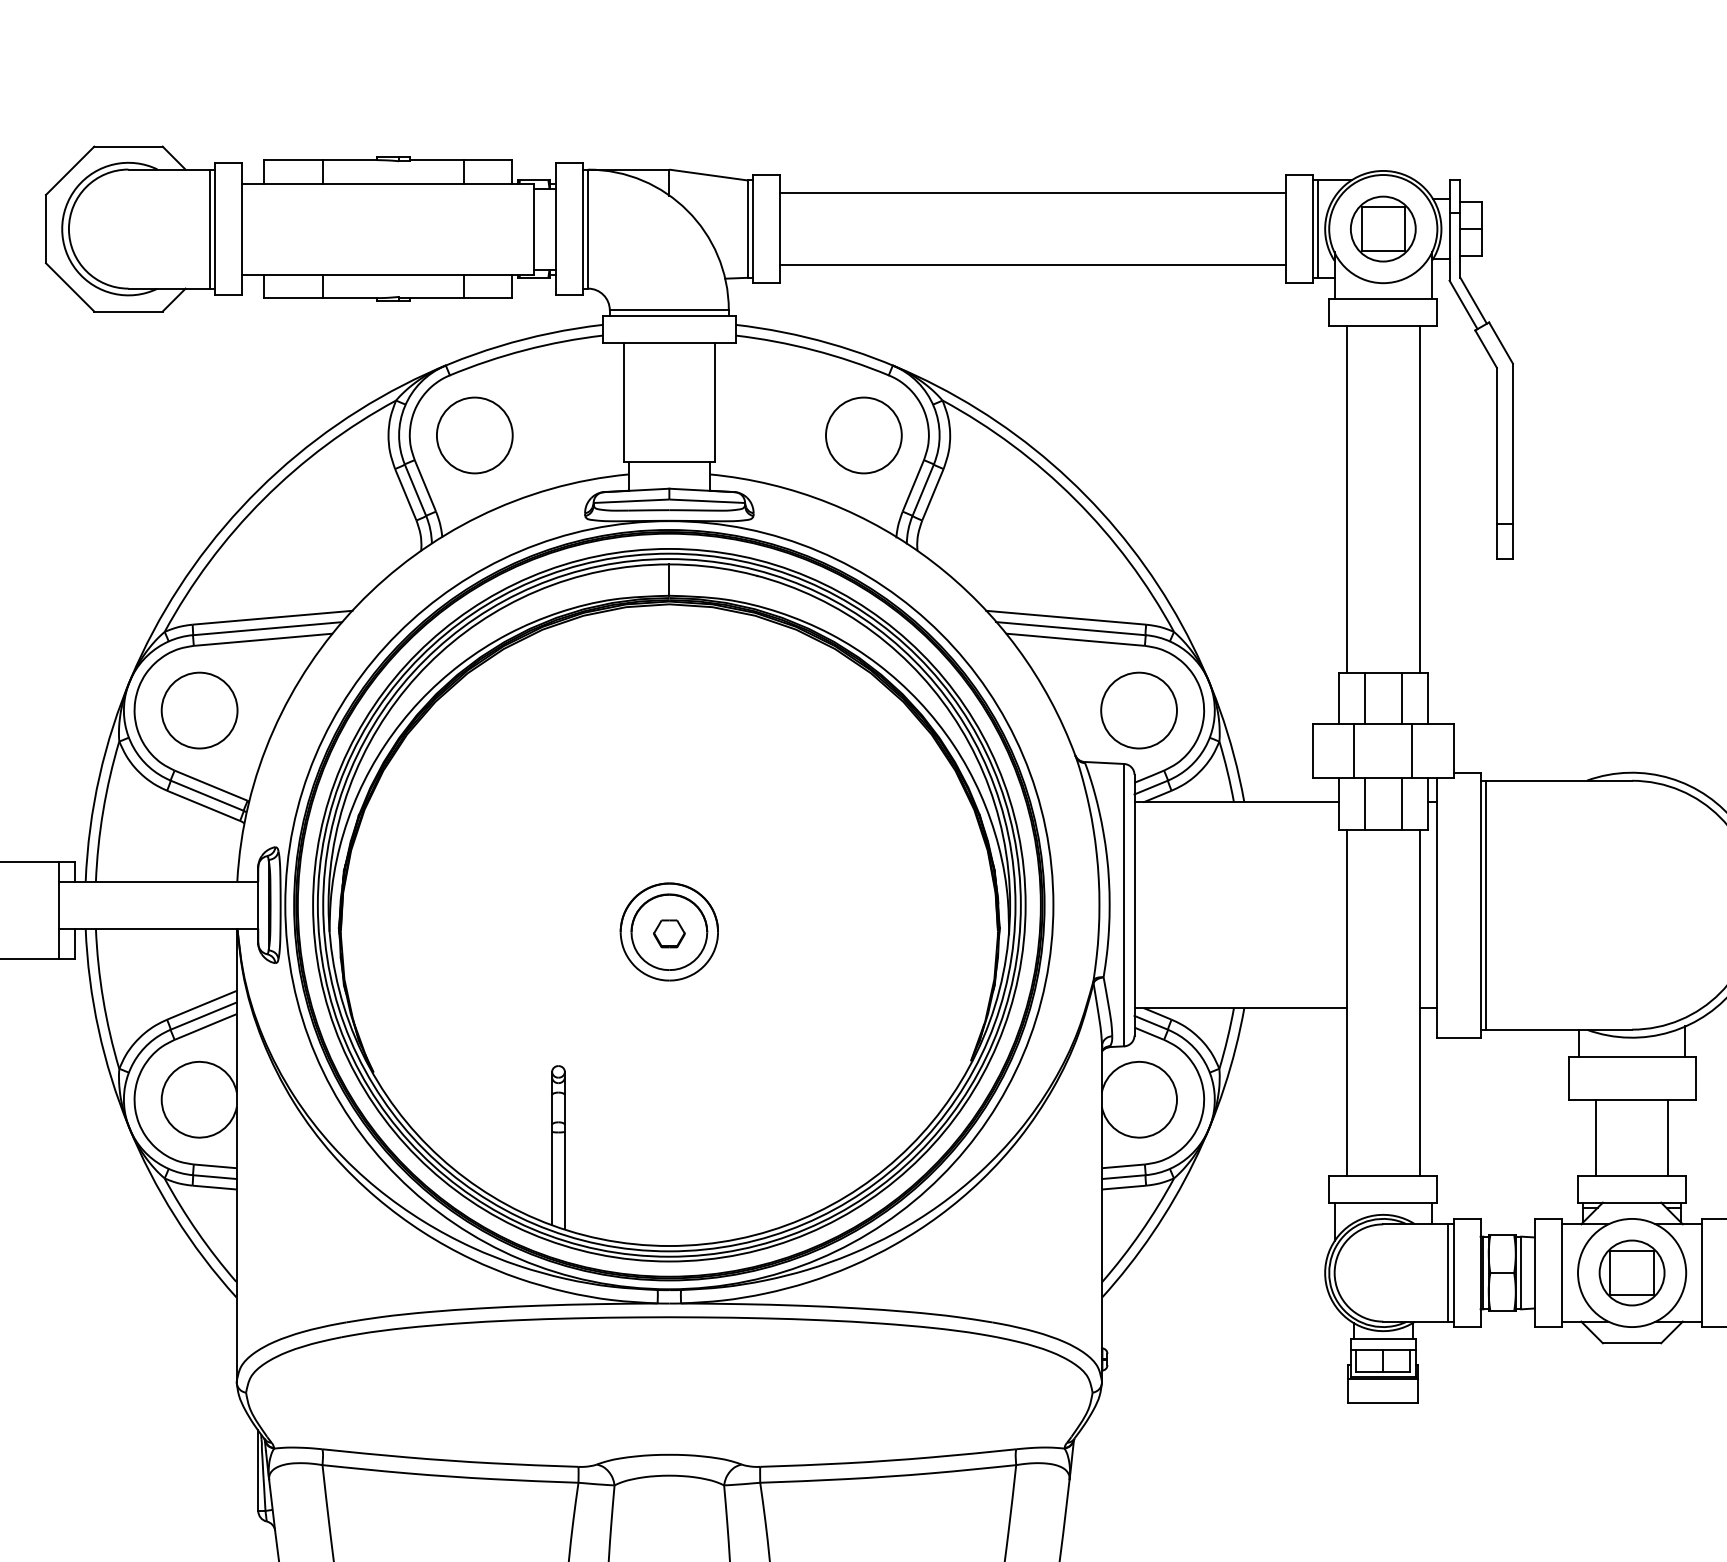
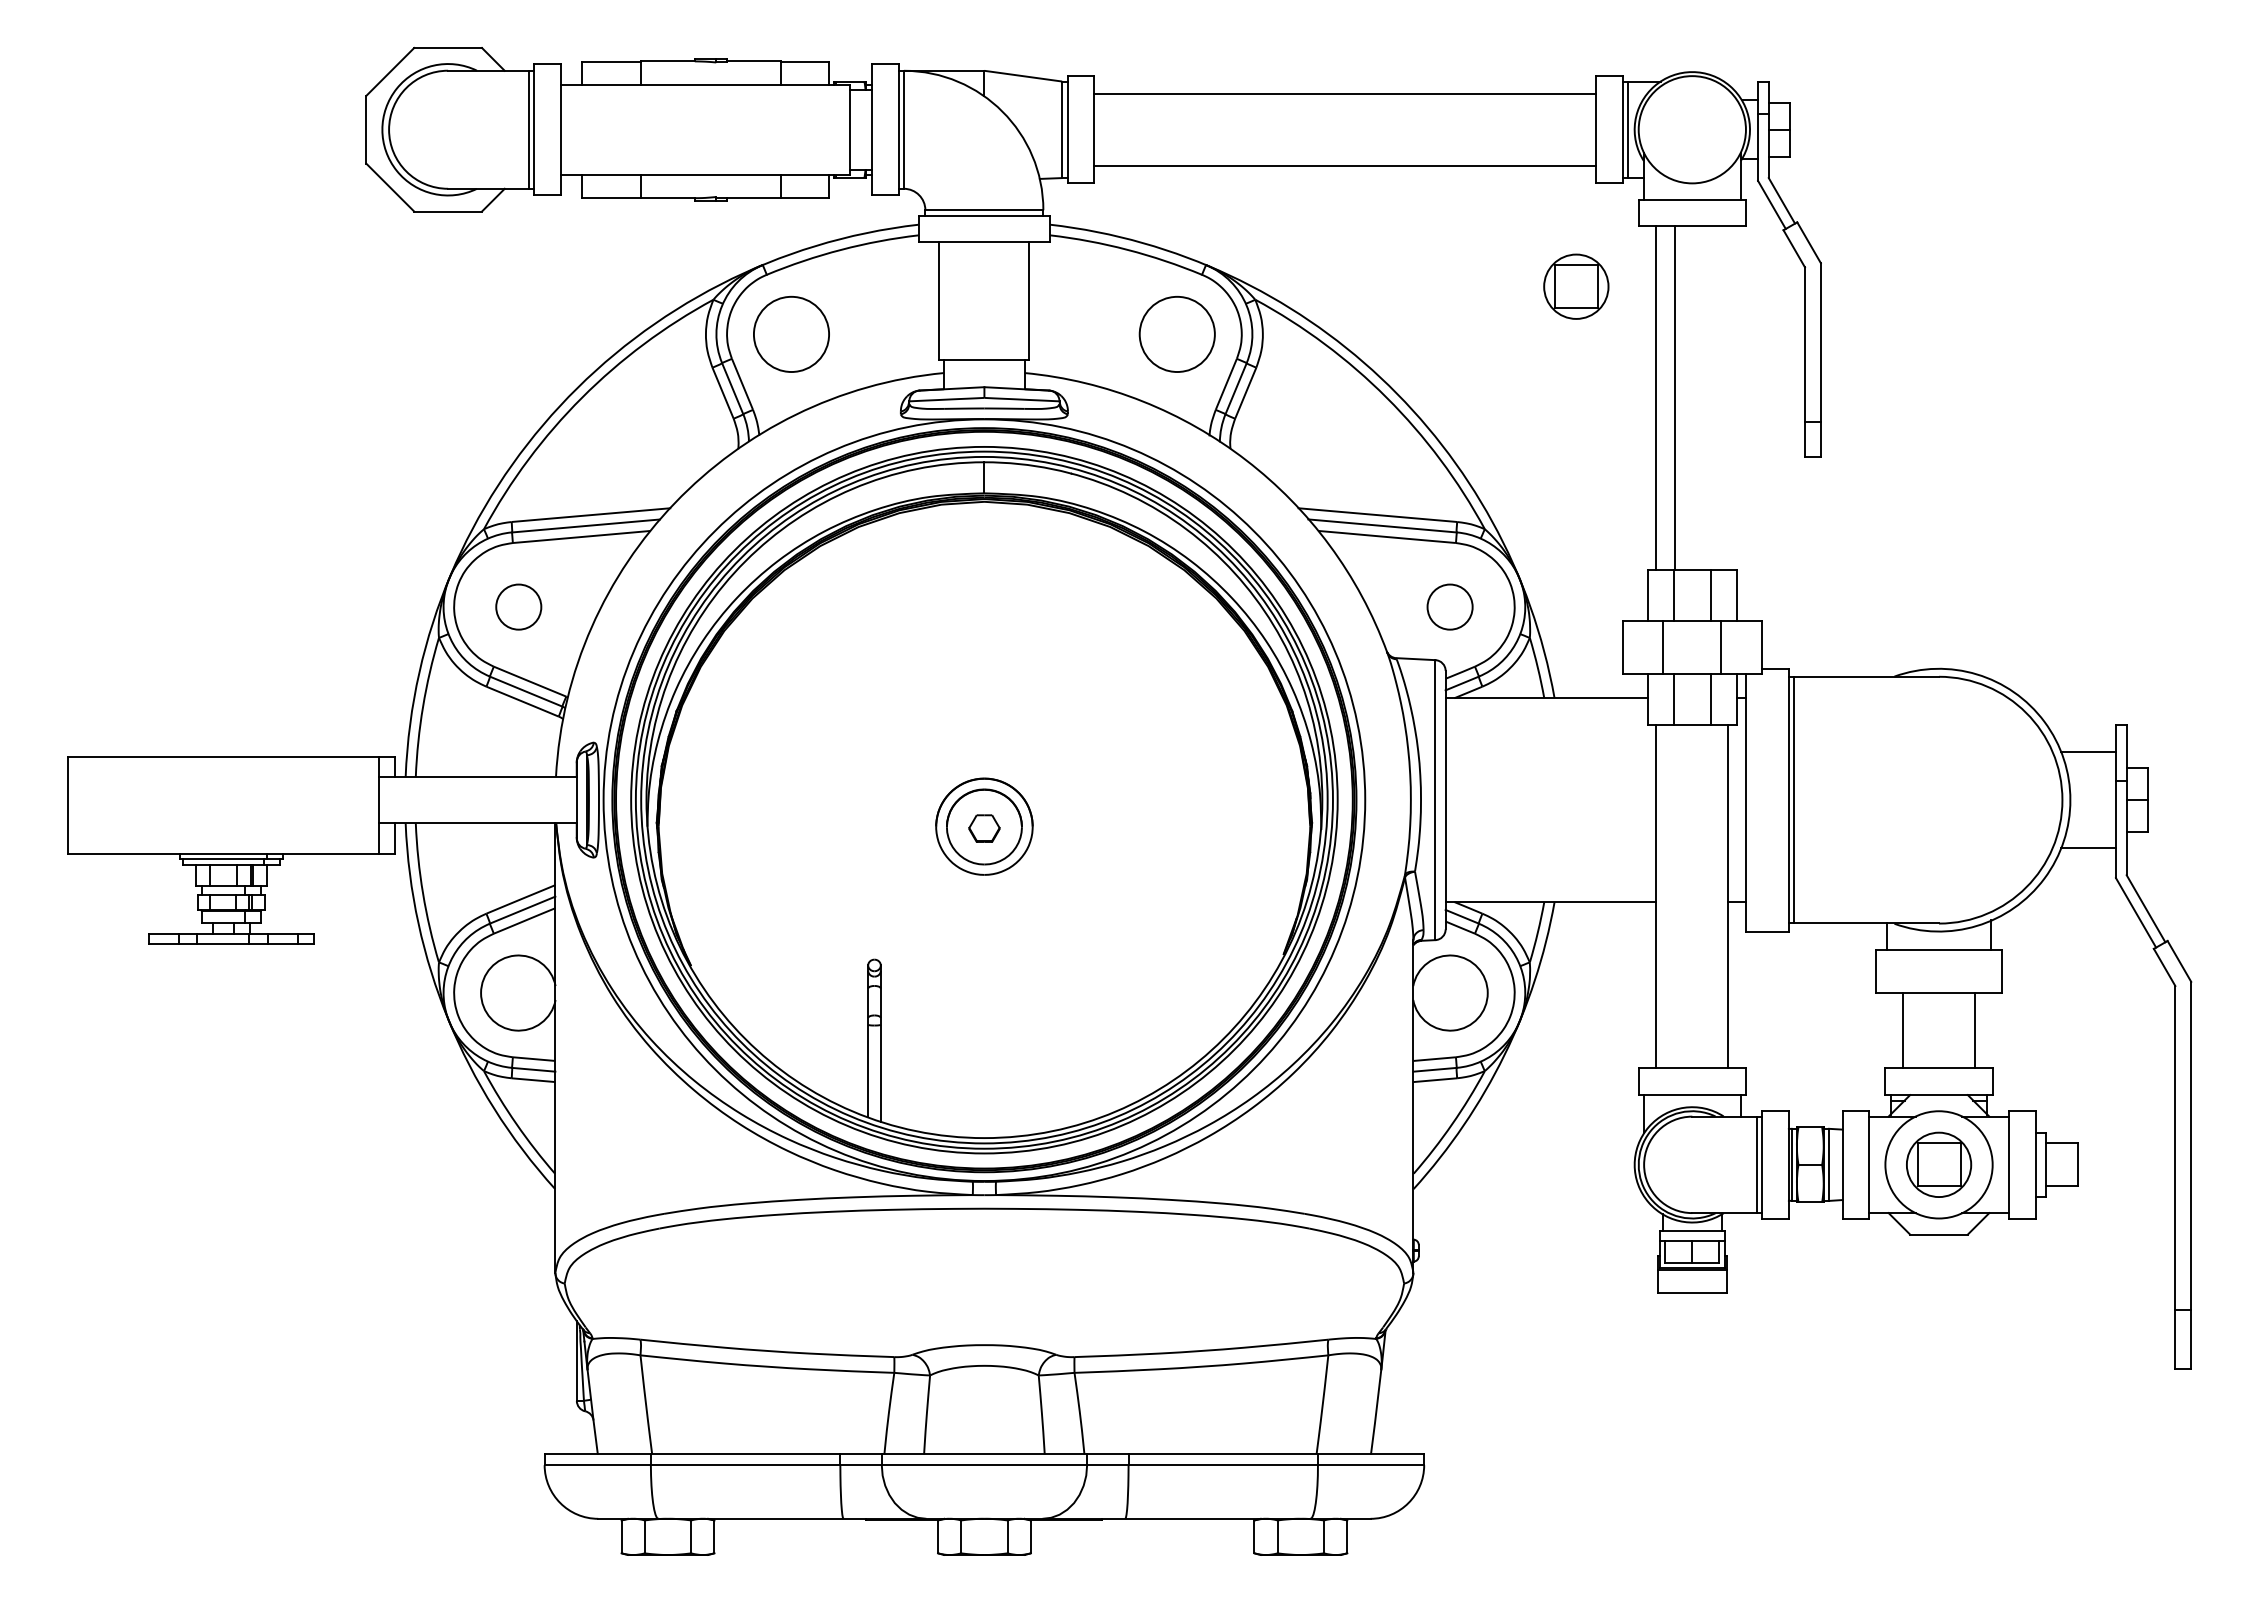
part: (1383, 228) -> (1576, 286), moved
line: (1419, 499) -> (1675, 397), moved
circle: (199, 709) -> (518, 606), size x0.6
circle: (1138, 709) -> (1449, 606), size x0.6

